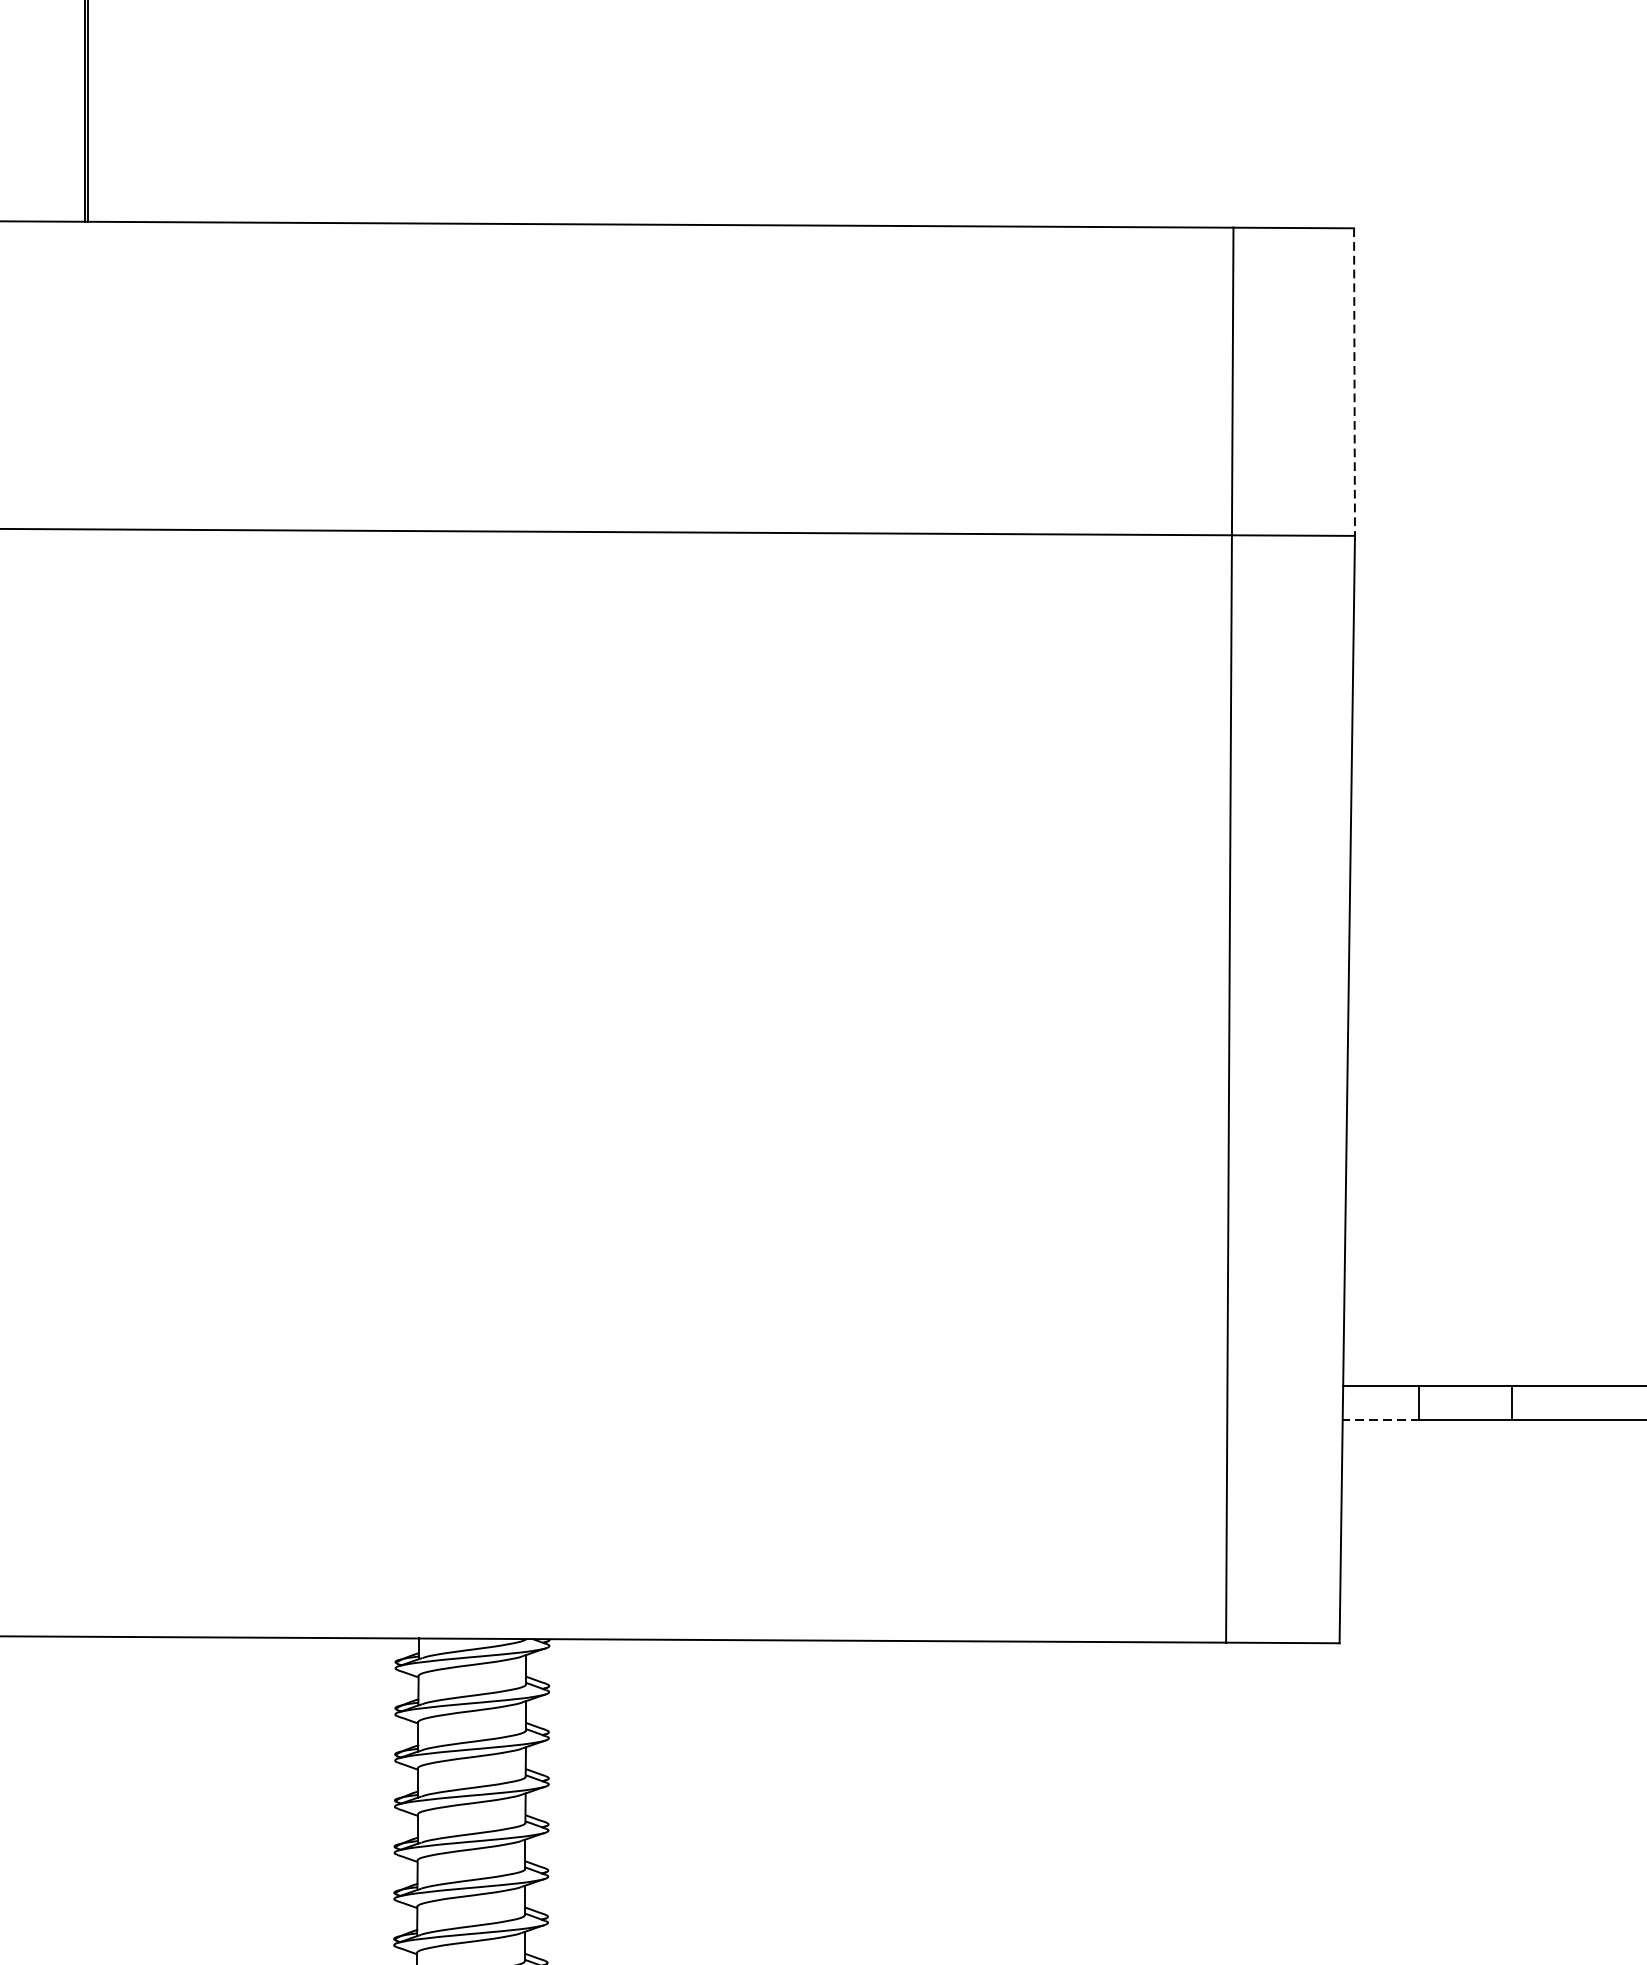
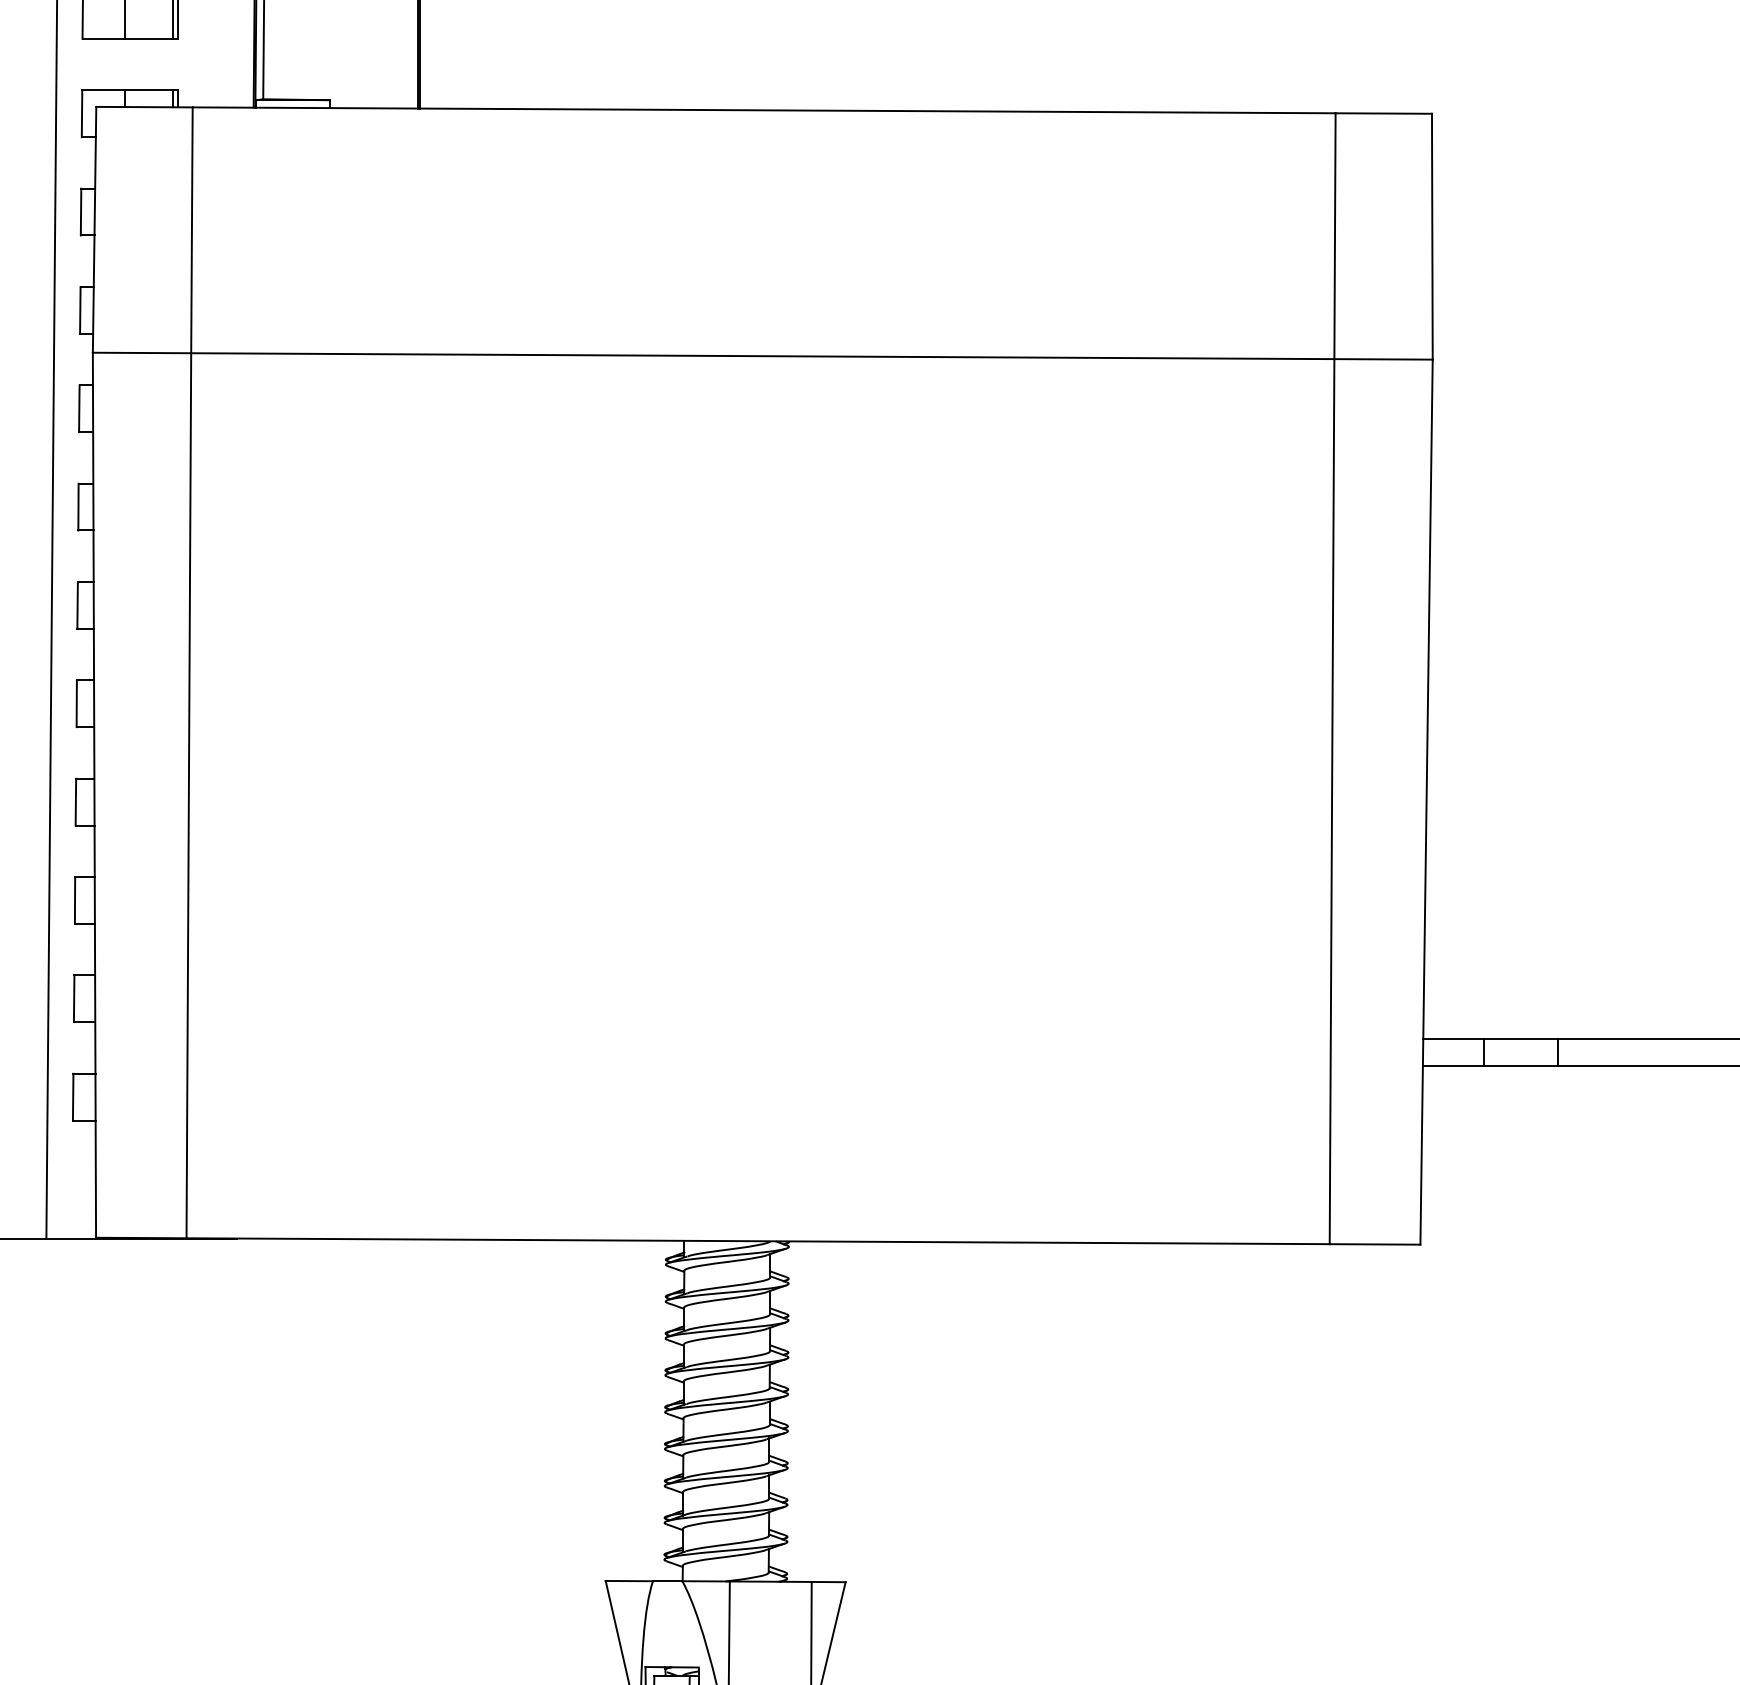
line: (1354, 381) -> (1432, 236), dashed -> solid
line: (1380, 1420) -> (1453, 1066), dashed -> solid

